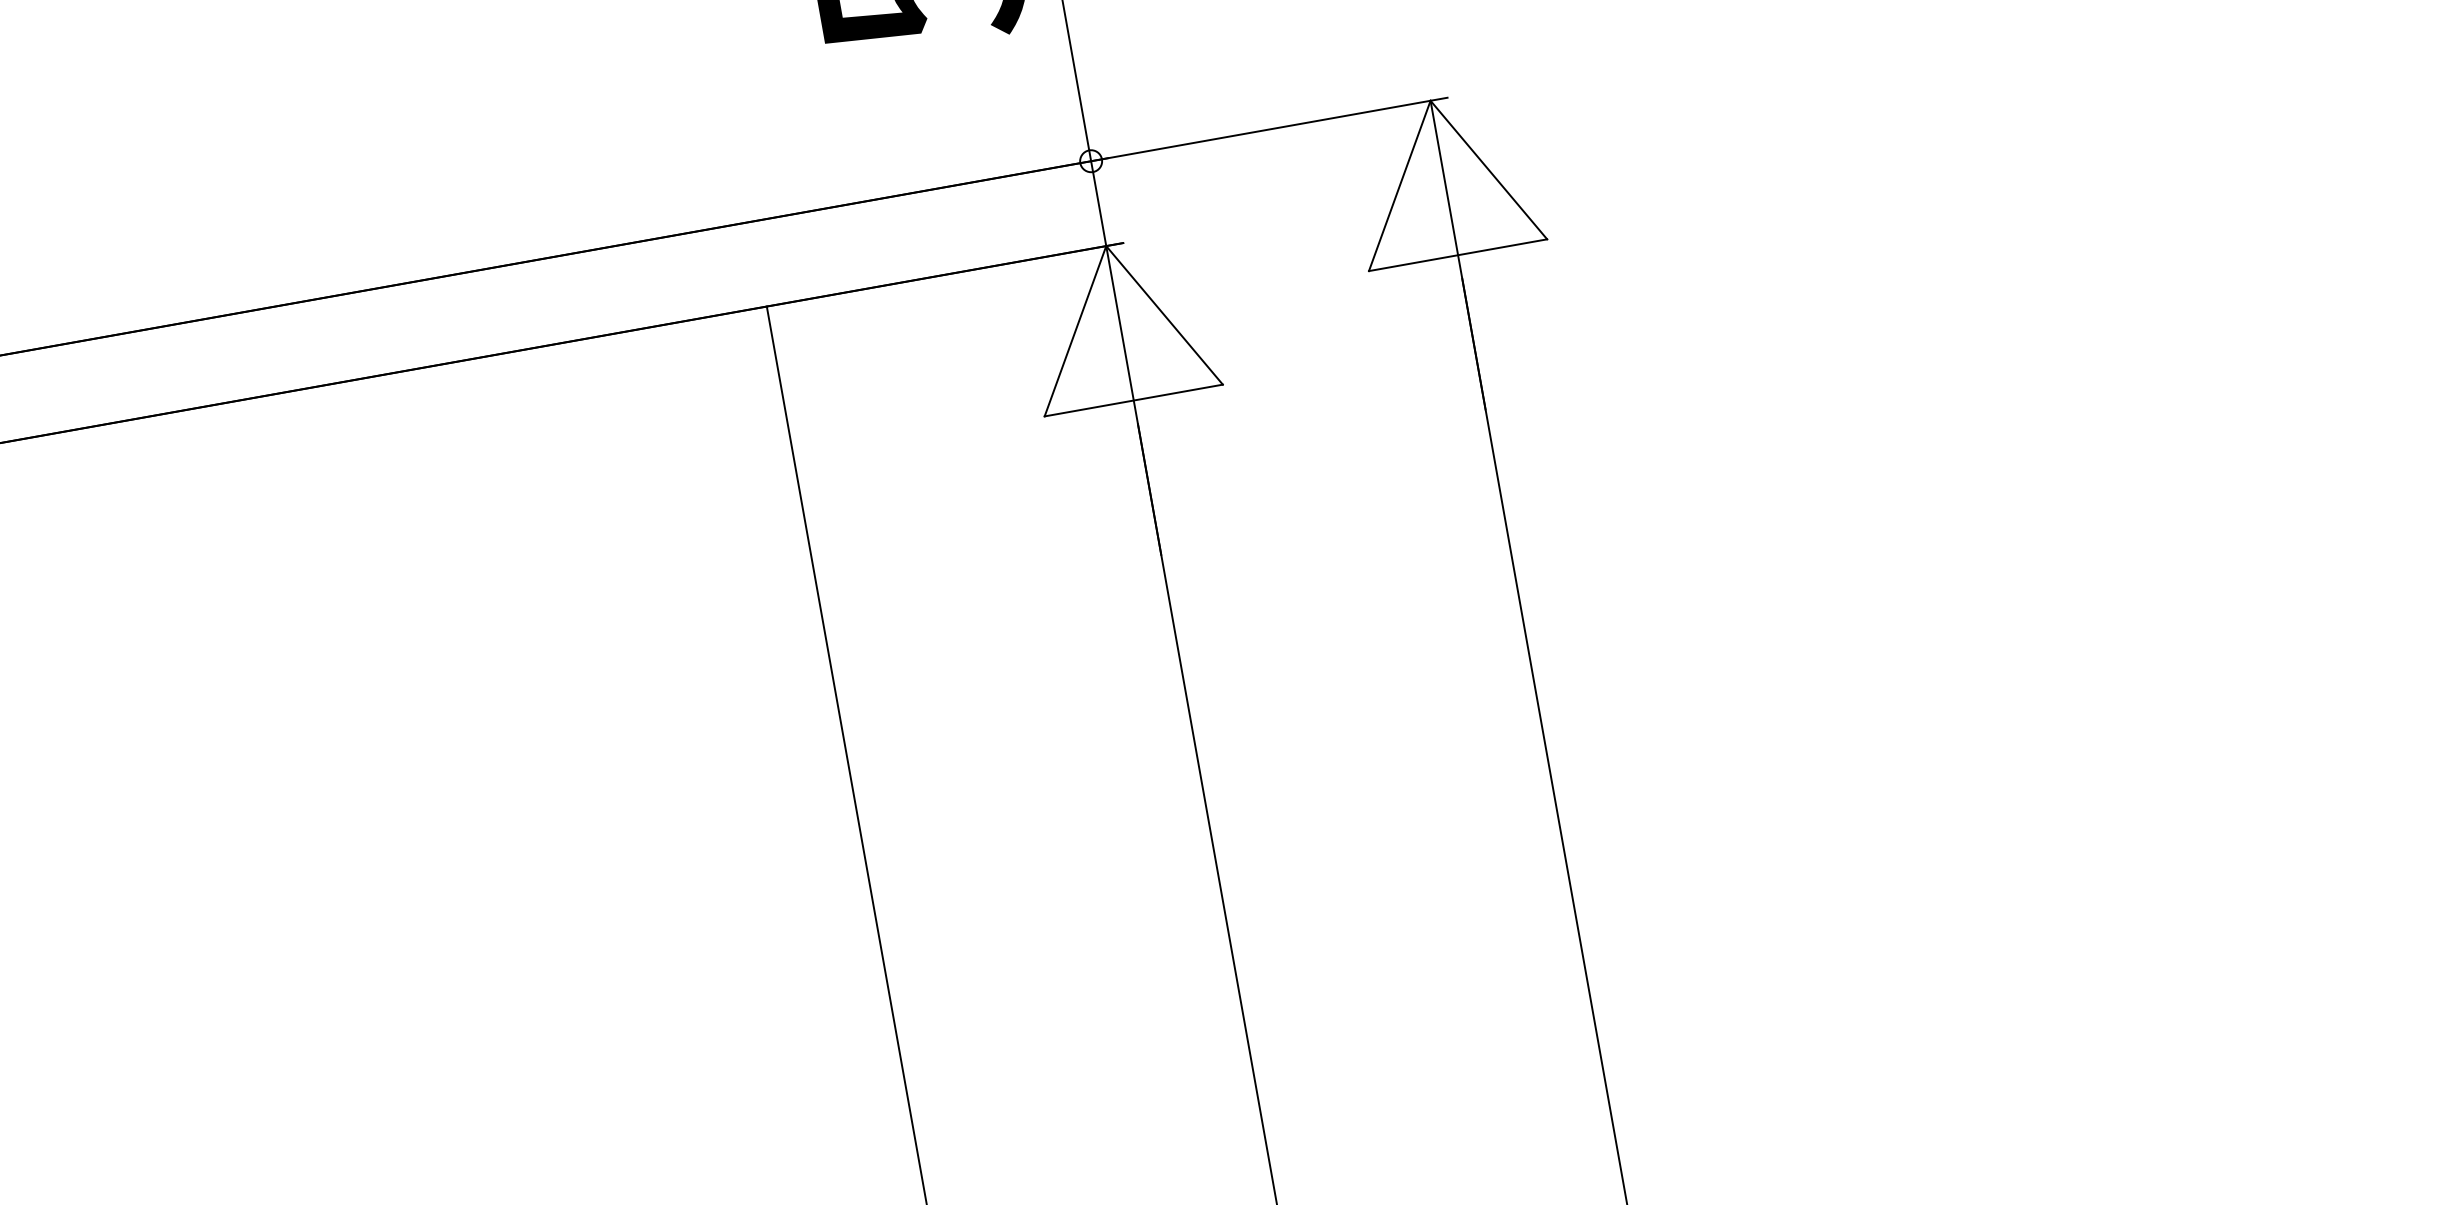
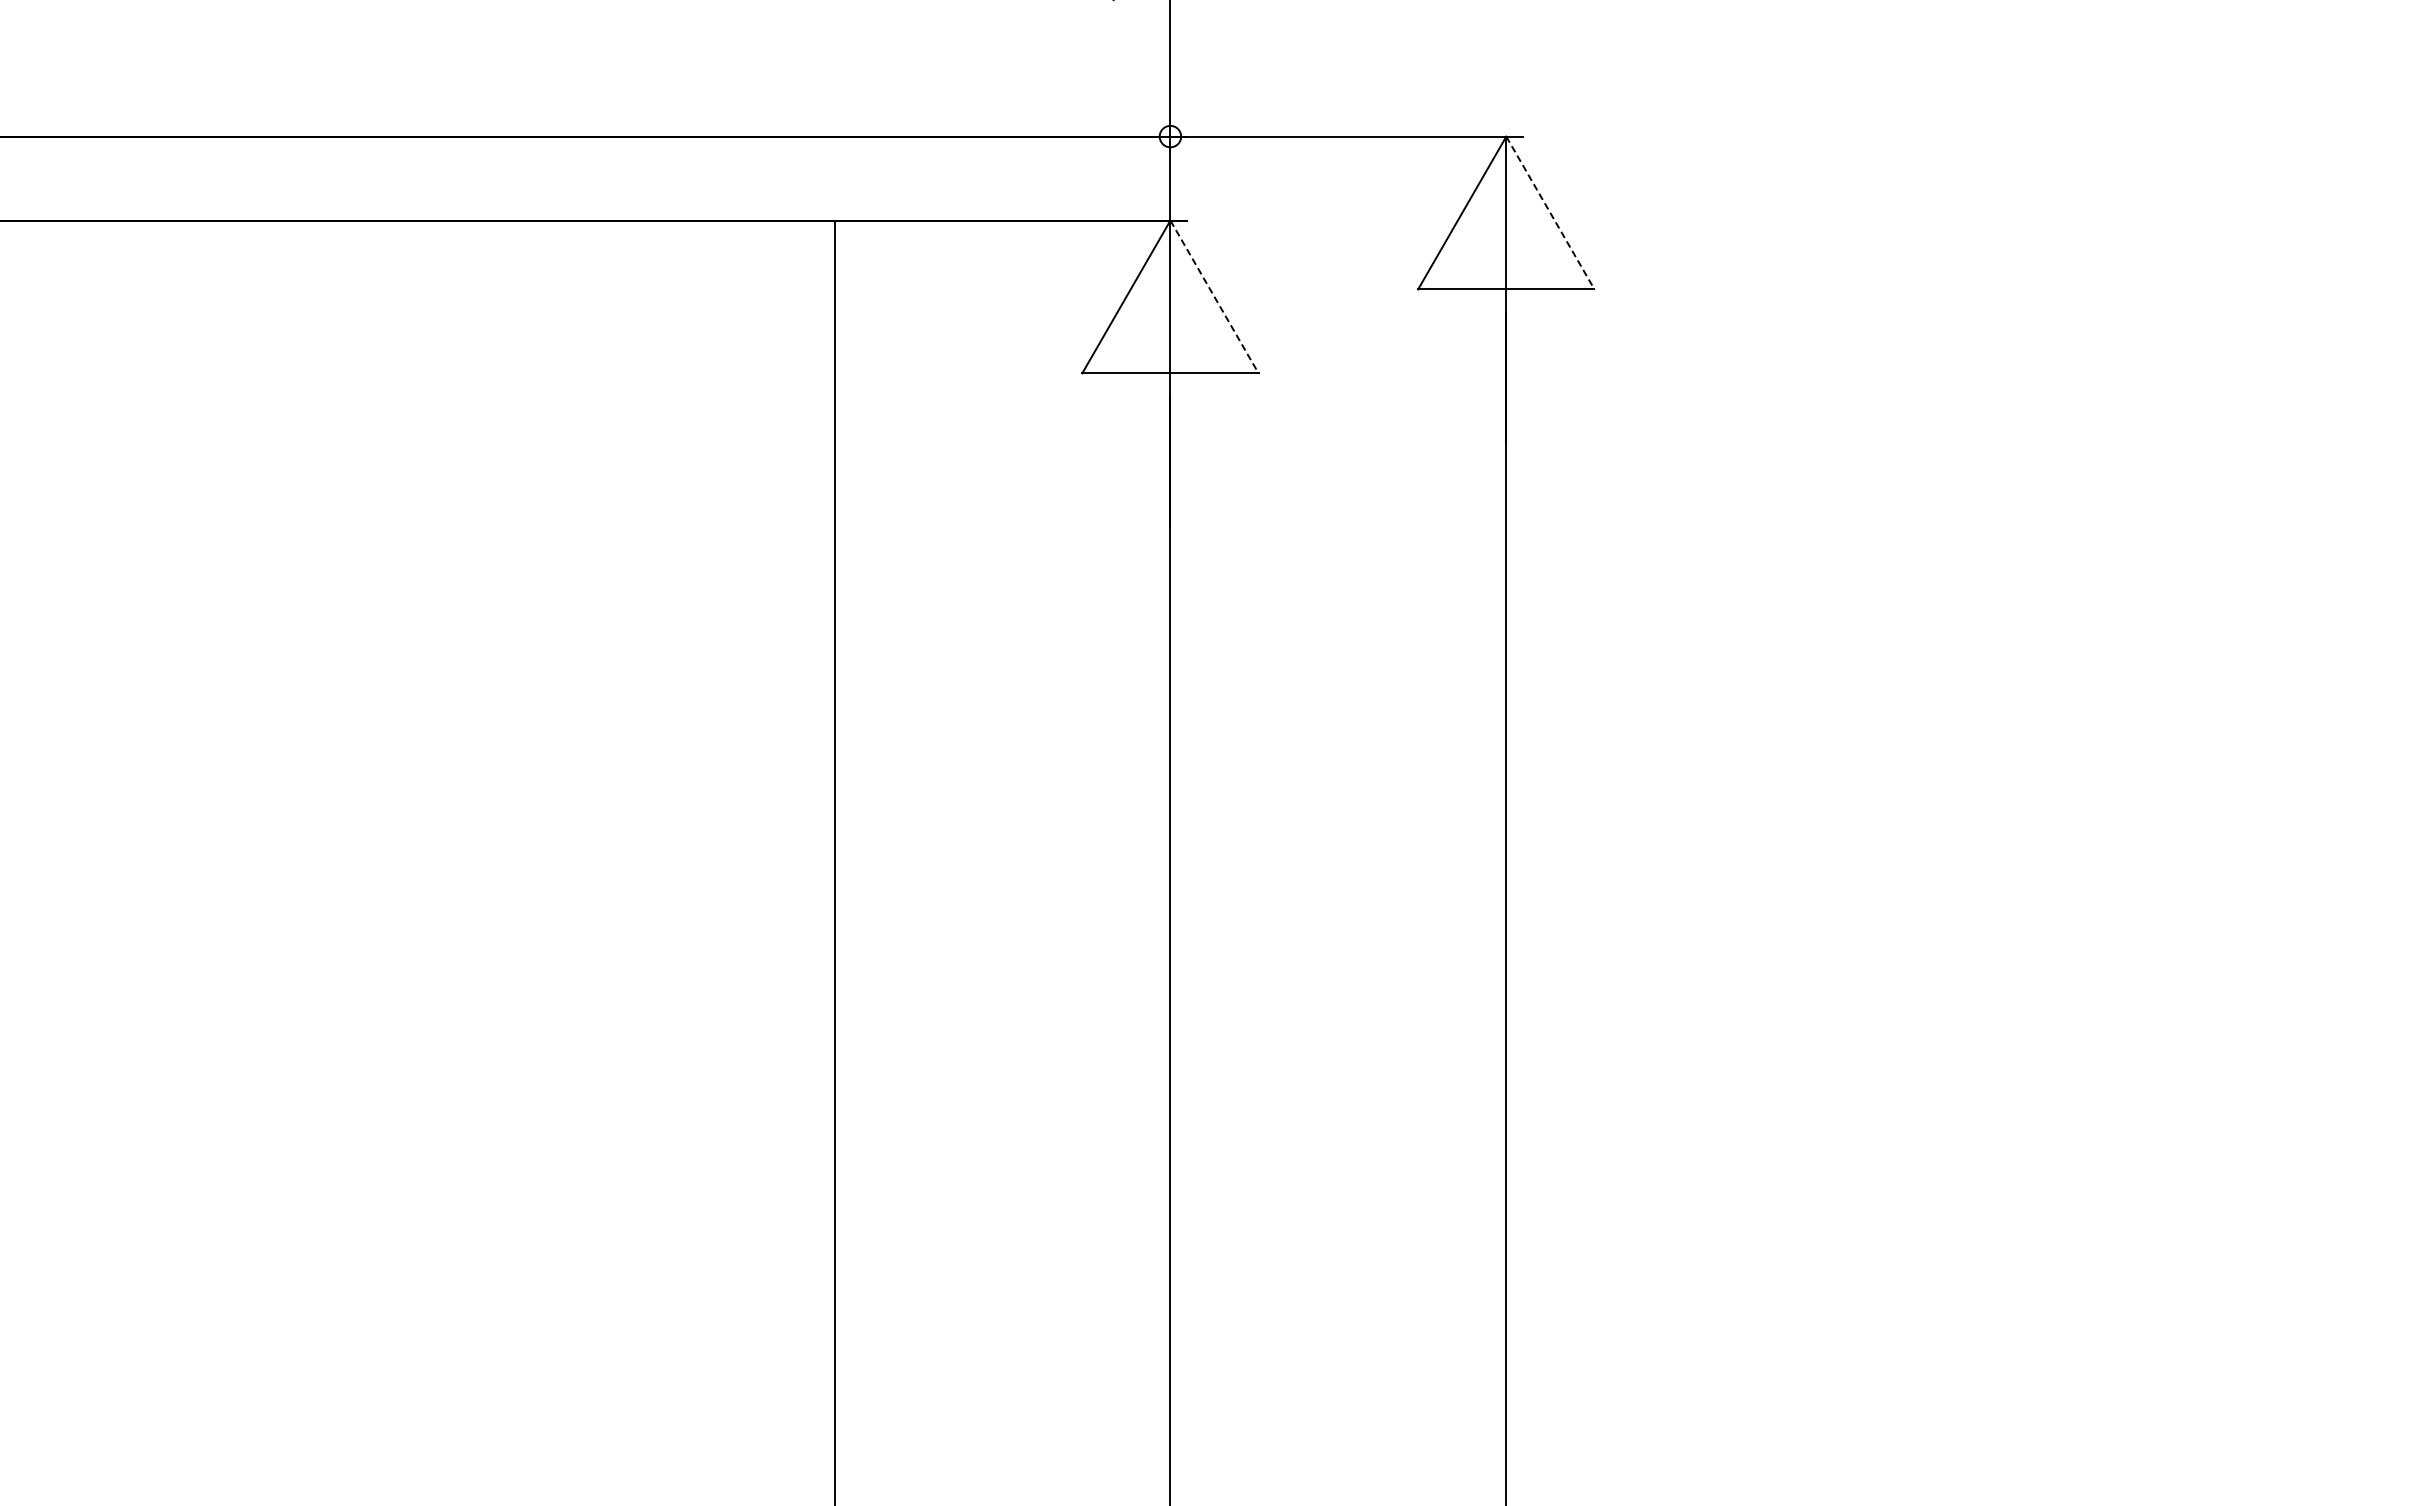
line: (1489, 170) -> (1550, 213), solid -> dashed
line: (1164, 315) -> (1214, 297), solid -> dashed

